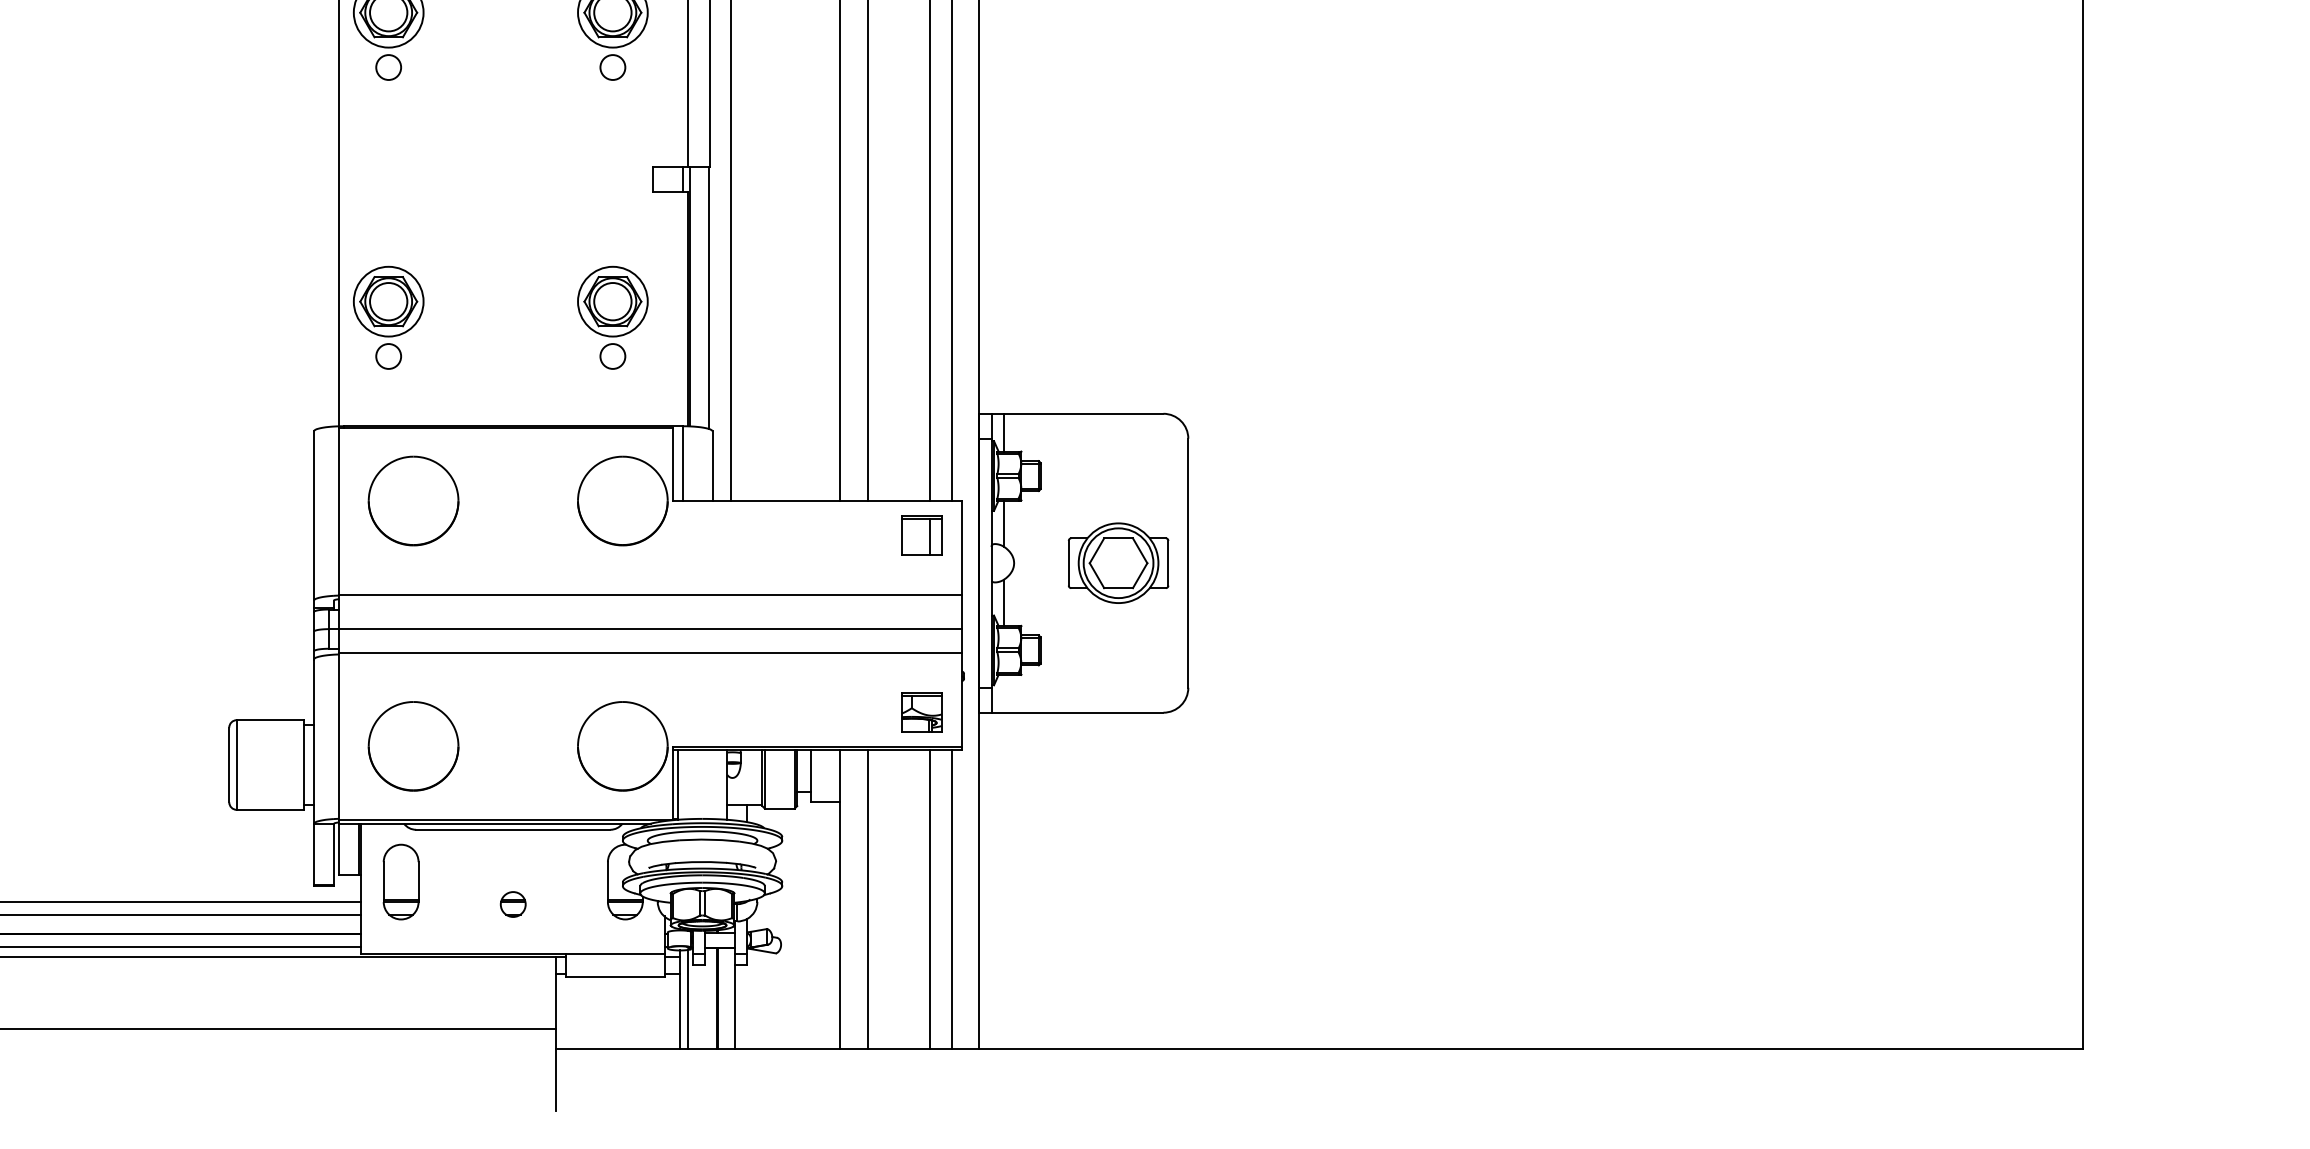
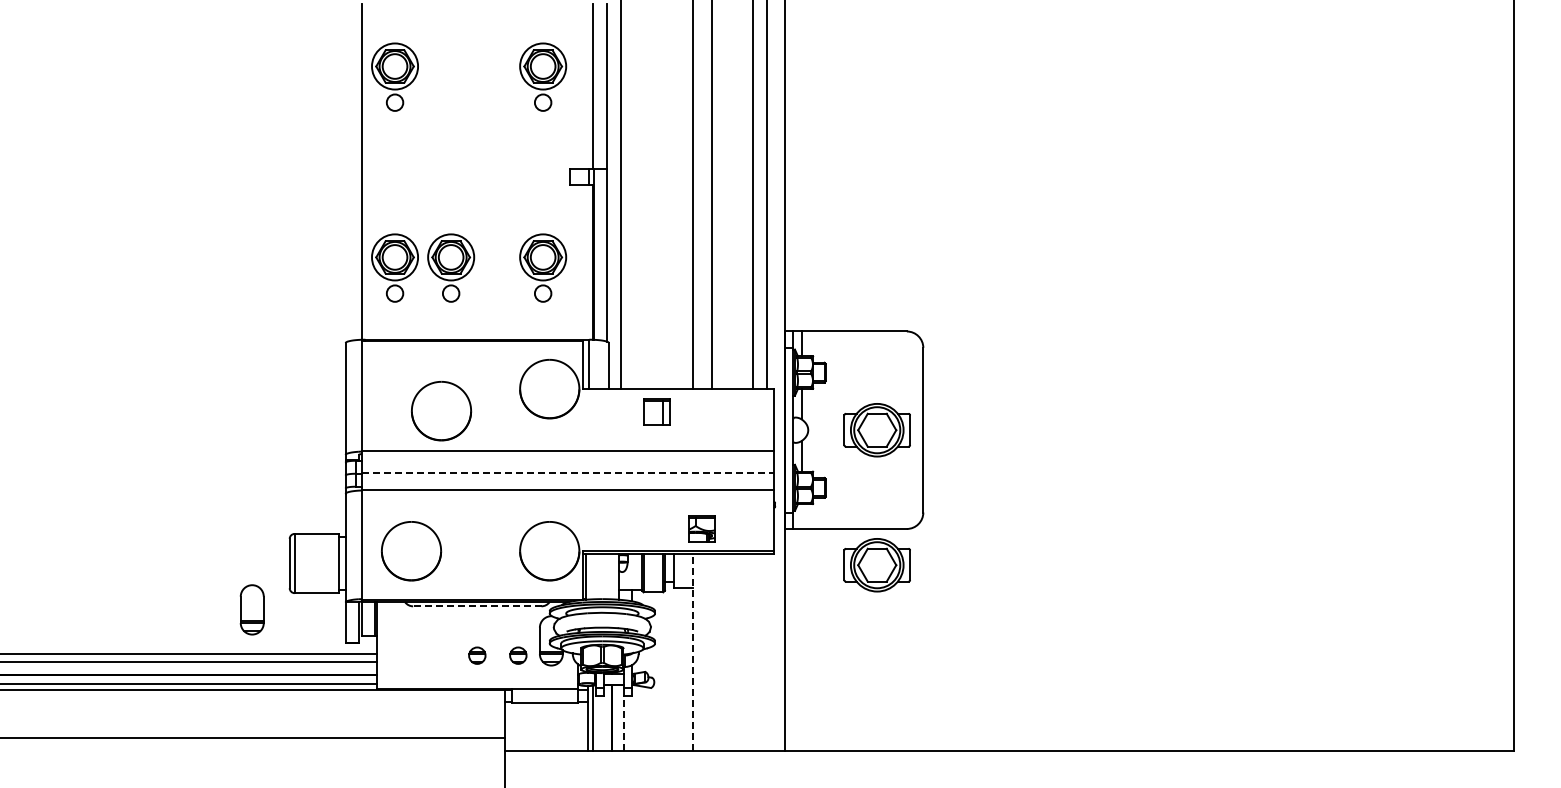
part: (474, 316) -> (451, 267), added
part: (413, 501) -> (441, 411), moved
part: (920, 534) -> (656, 411), moved
line: (649, 628) -> (567, 473), solid -> dashed
part: (920, 711) -> (701, 528), moved
part: (1117, 767) -> (876, 565), added
line: (511, 830) -> (476, 606), solid -> dashed
part: (399, 881) -> (251, 609), moved
line: (838, 899) -> (692, 652), solid -> dashed
line: (867, 899) -> (711, 652), removed
line: (929, 899) -> (752, 652), removed
line: (950, 899) -> (766, 652), removed
part: (575, 904) -> (518, 655), added
line: (734, 1007) -> (623, 723), solid -> dashed

